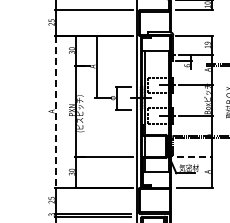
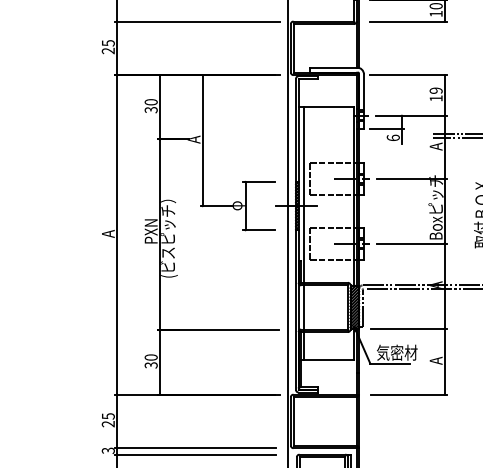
line: (55, 112) -> (116, 236), dashed -> solid
line: (195, 156) -> (410, 328), dashed -> solid

